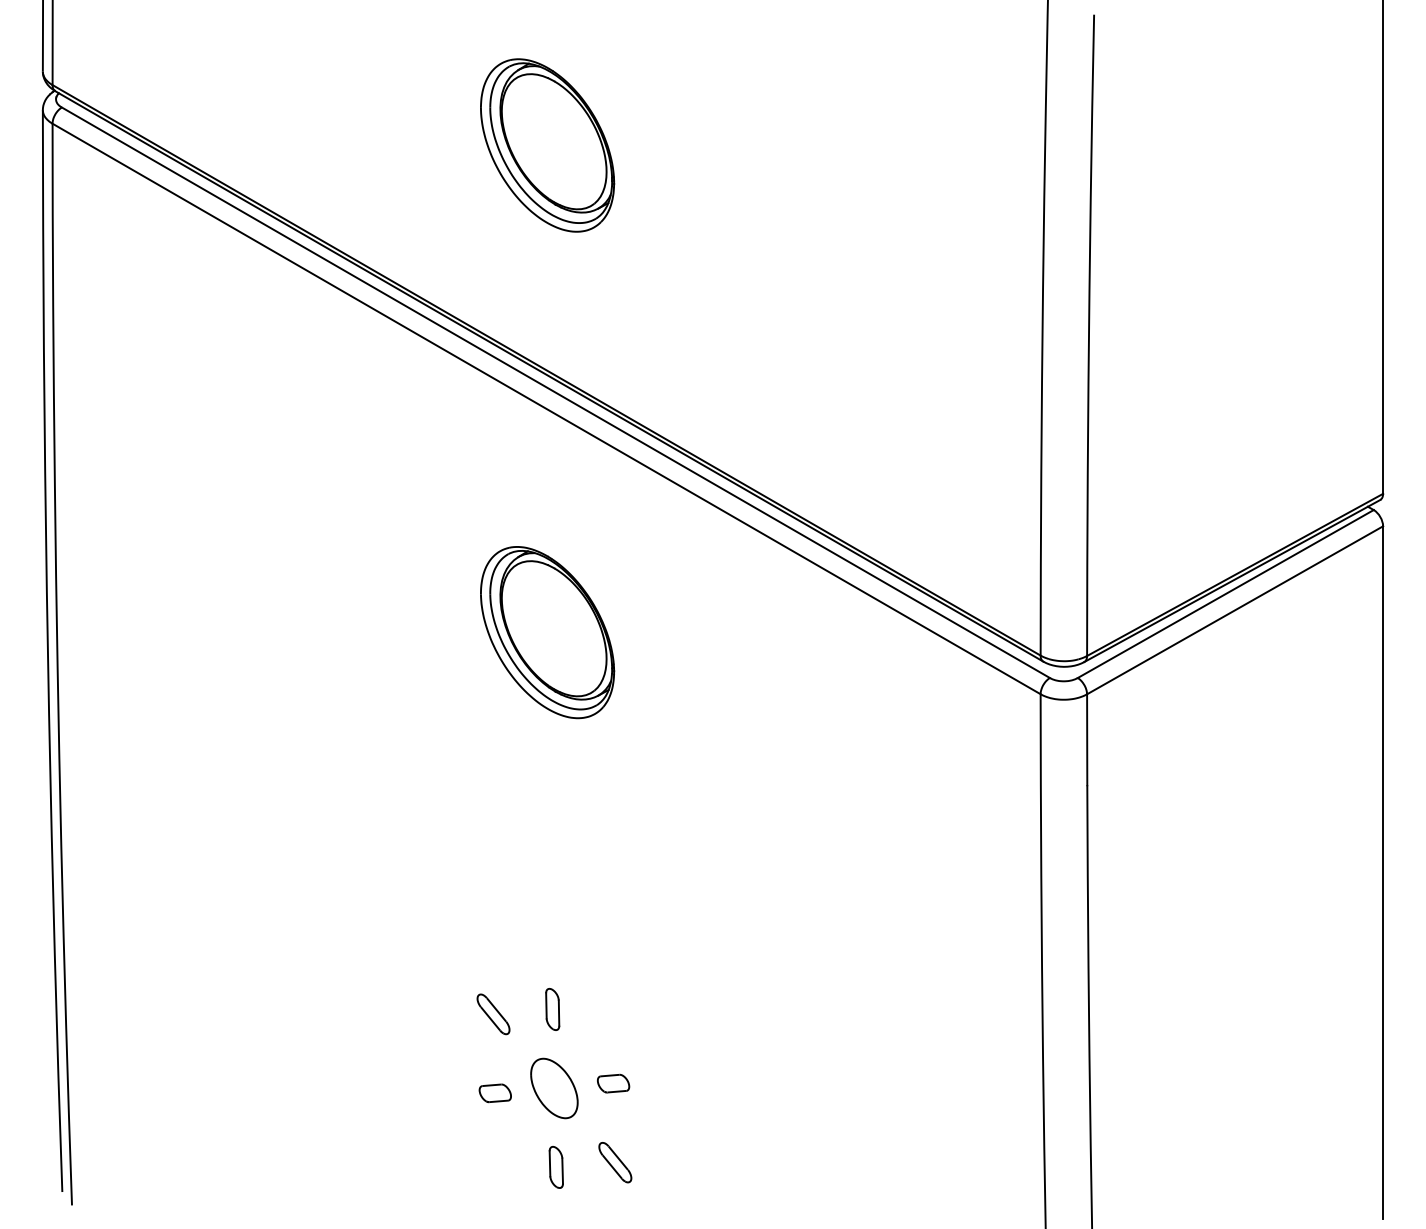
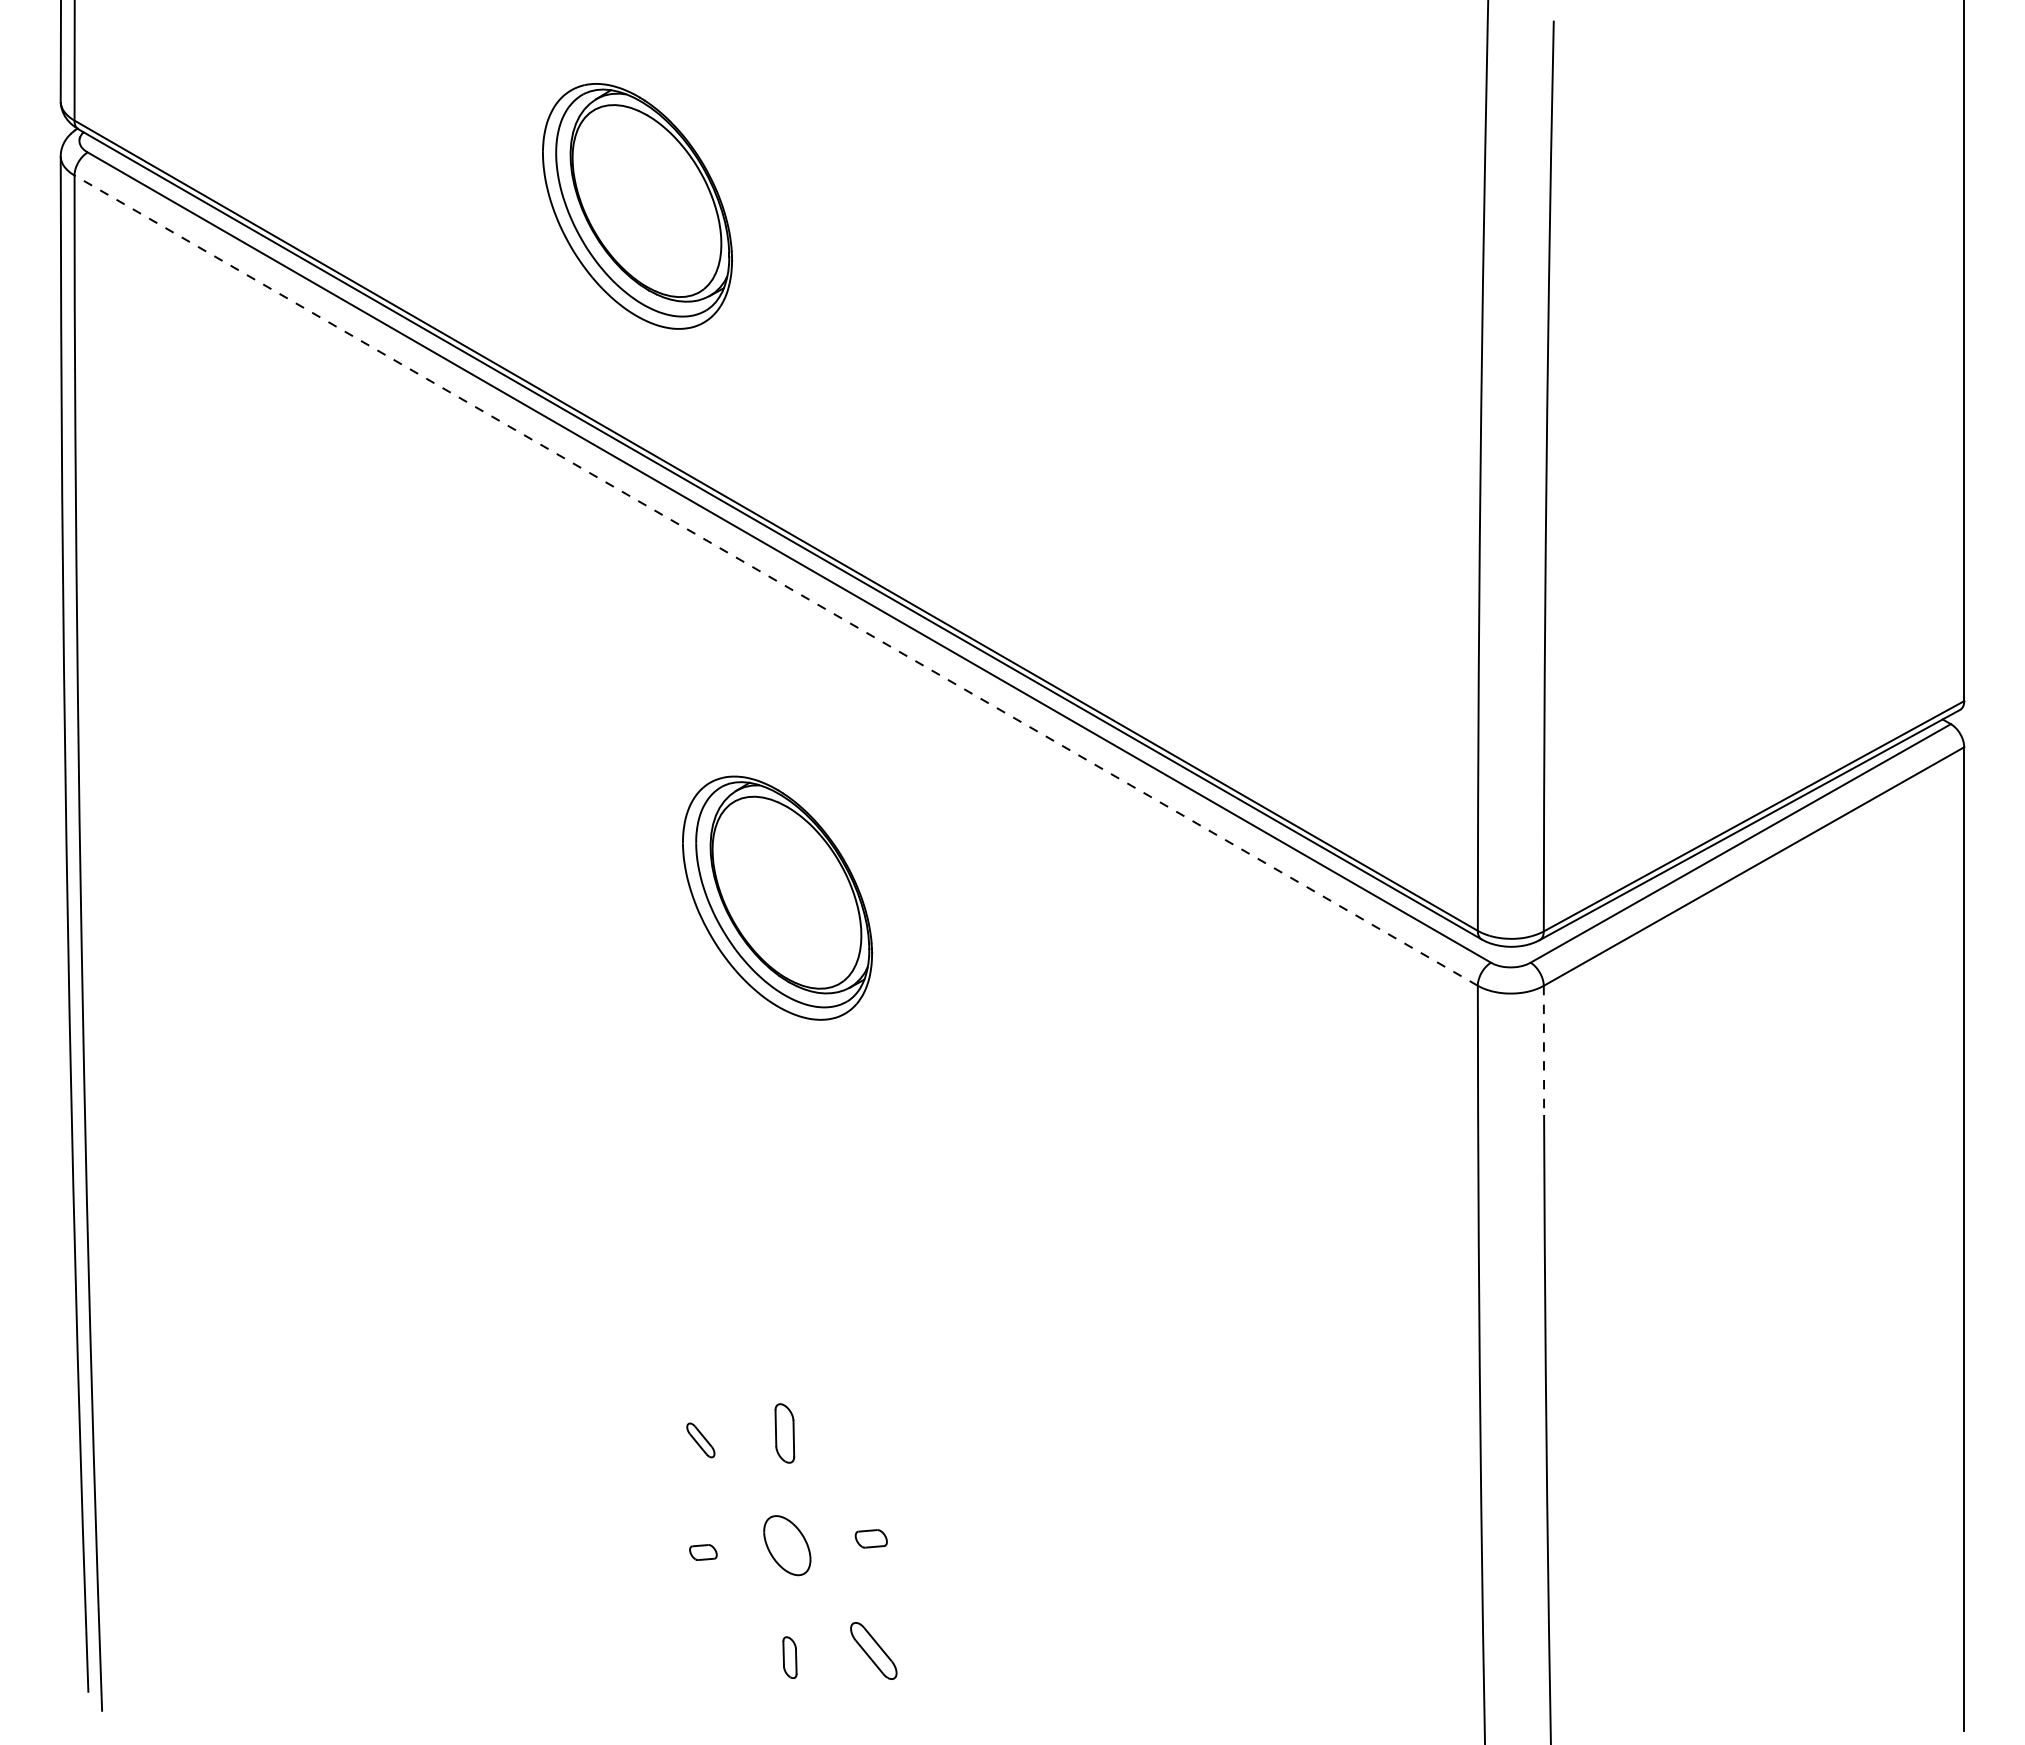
part: (547, 145) -> (637, 206), moved
line: (546, 408) -> (775, 580), solid -> dashed
line: (1086, 739) -> (1543, 1050), solid -> dashed
part: (493, 1014) -> (700, 1440), size x0.6
part: (613, 1083) -> (871, 1538), size x0.7
part: (554, 1088) -> (787, 1545), size x0.7
part: (495, 1093) -> (703, 1552), size x0.6
part: (555, 1167) -> (789, 1657), size x0.7

